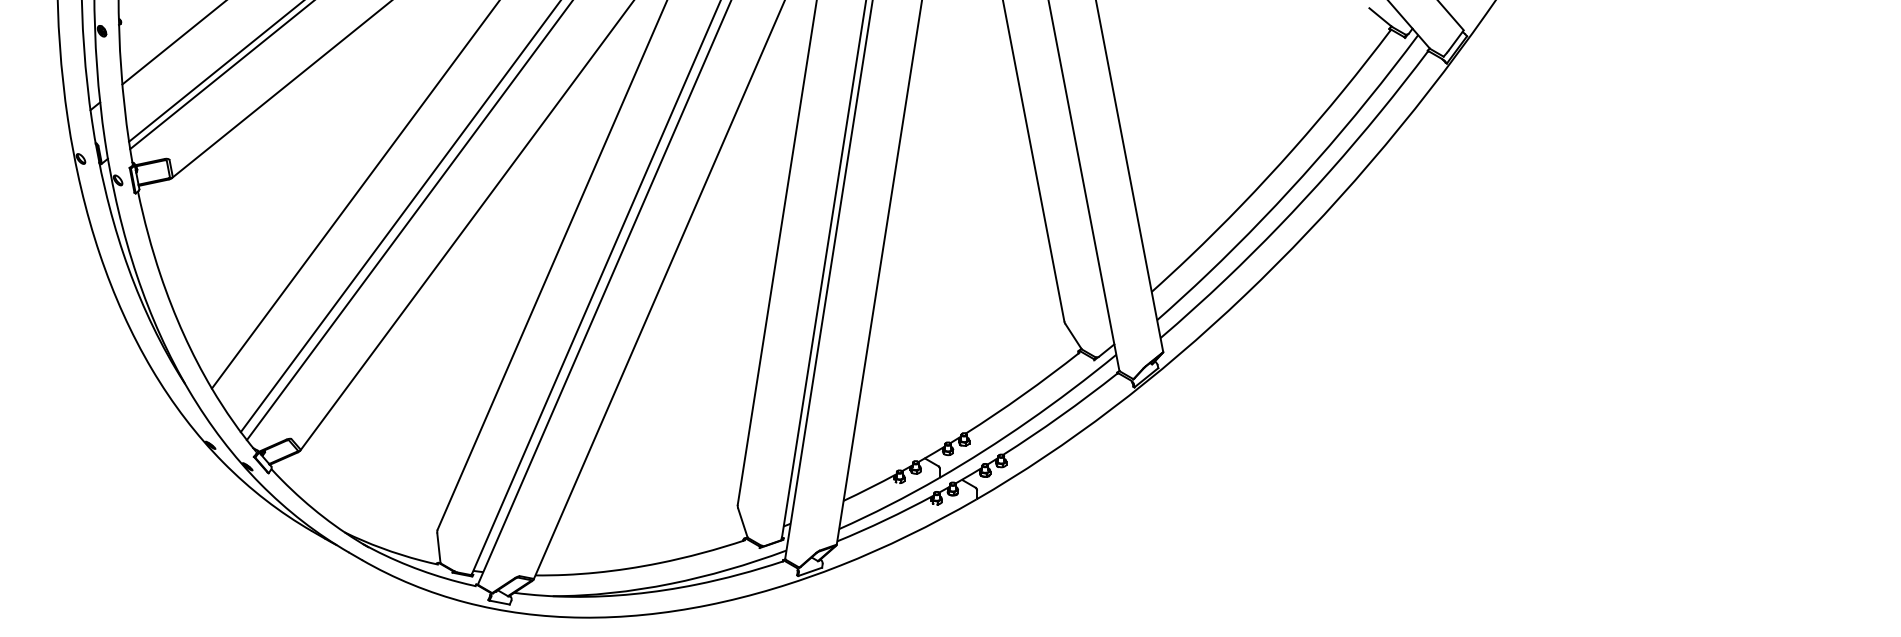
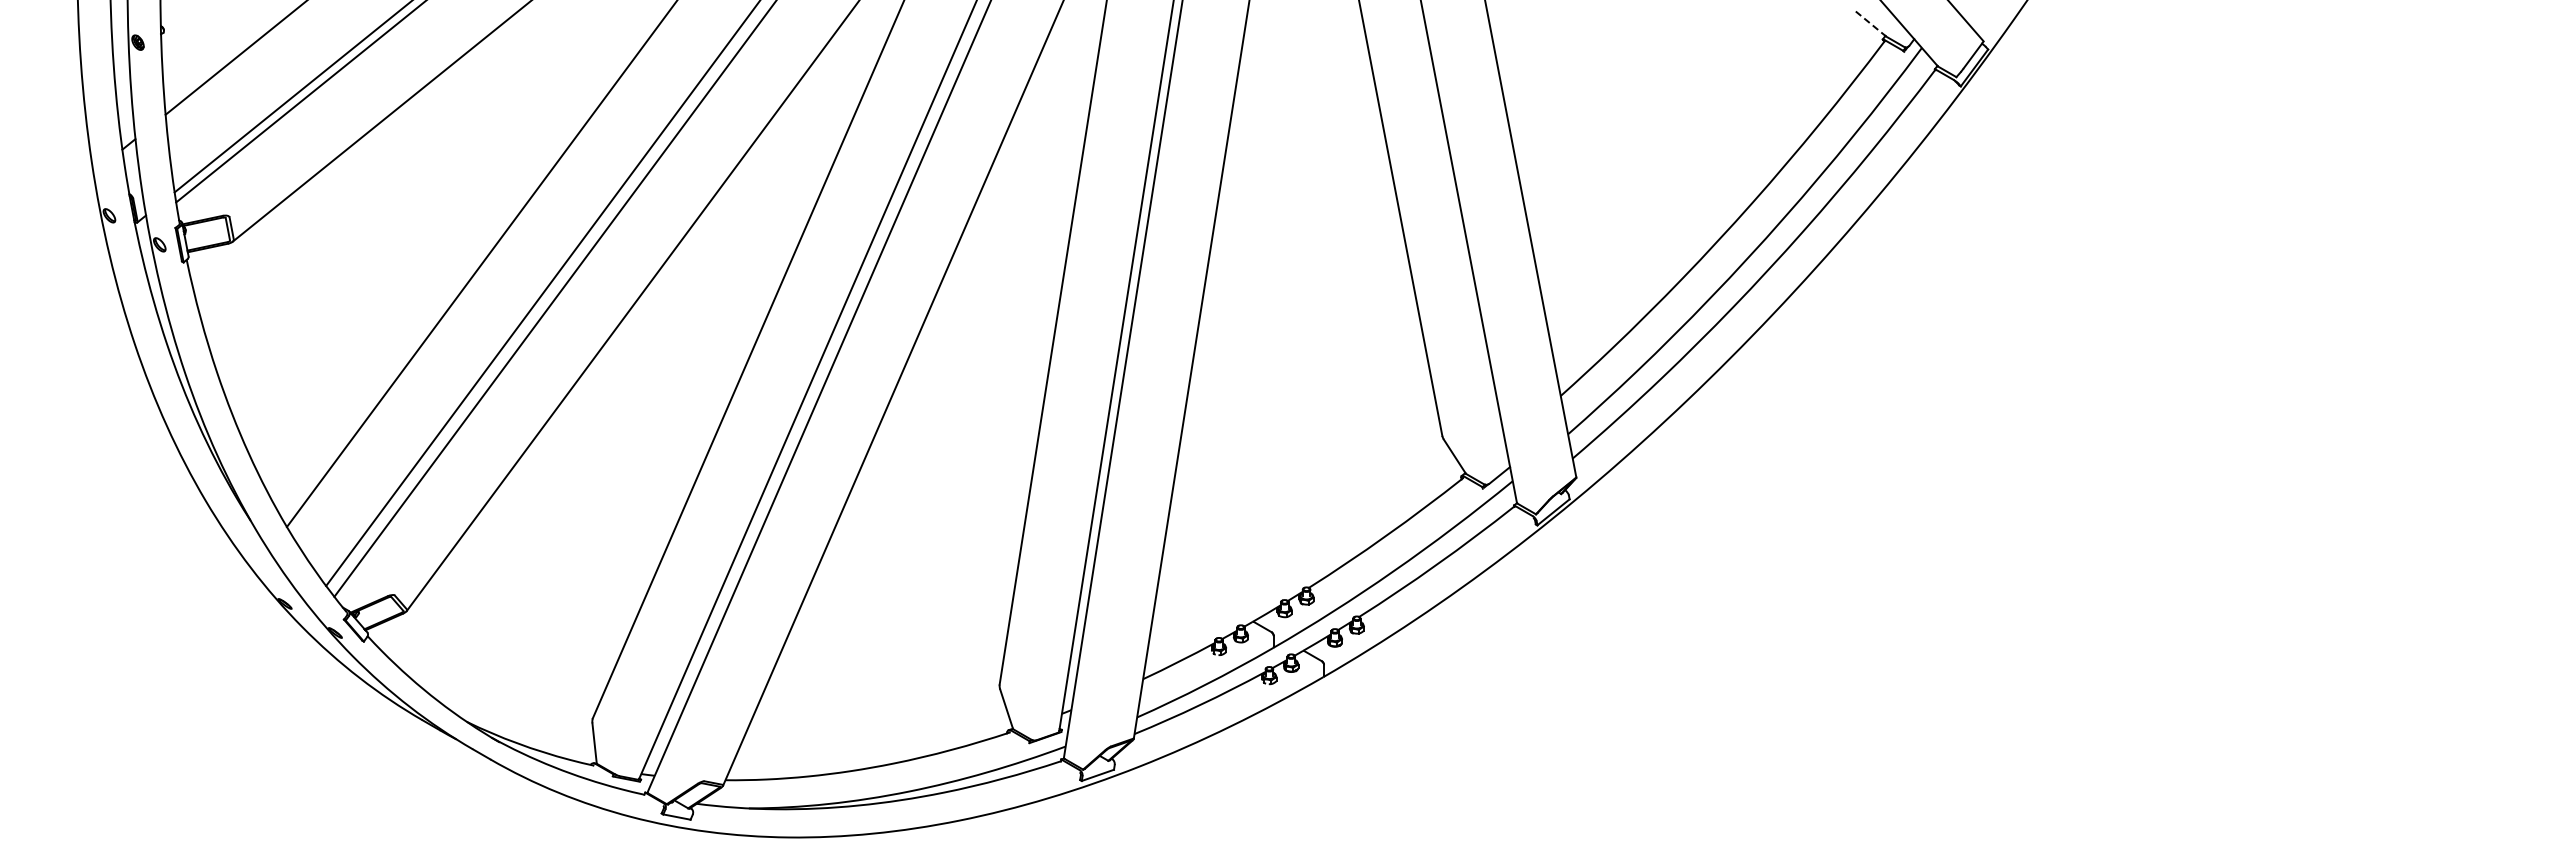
line: (1381, 17) -> (1871, 24), solid -> dashed

